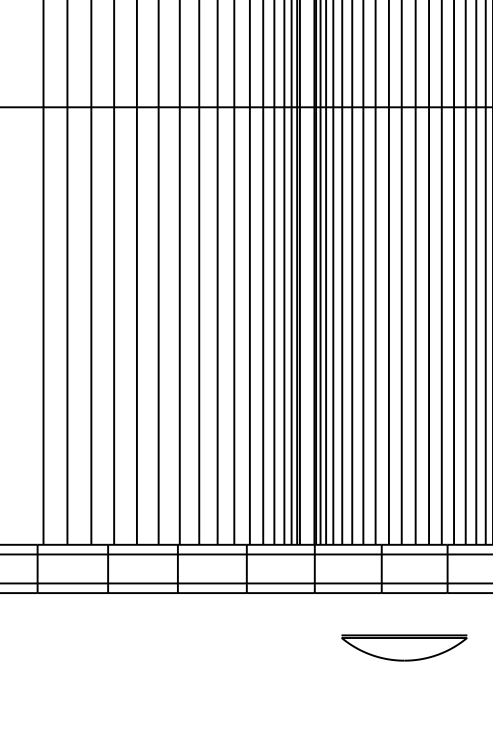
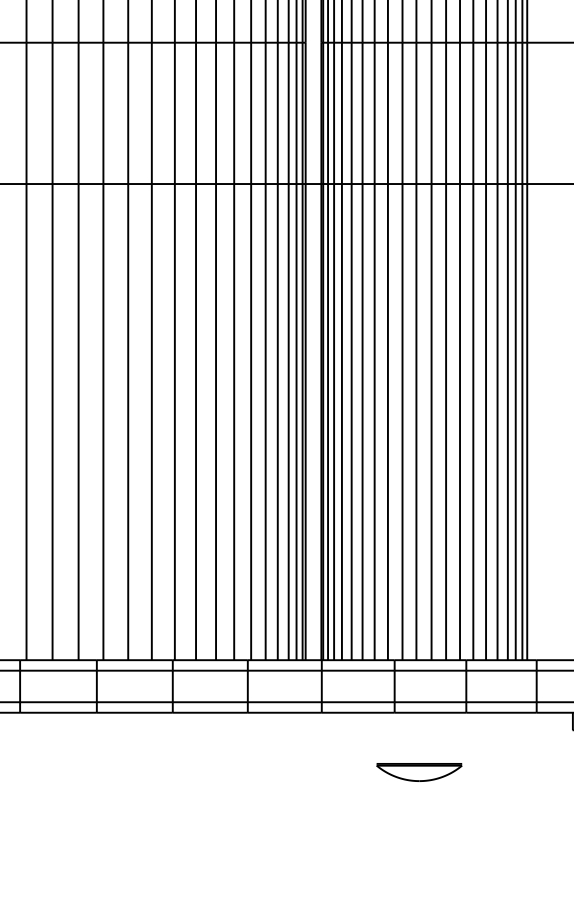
part: (404, 648) -> (419, 772), size x0.62

